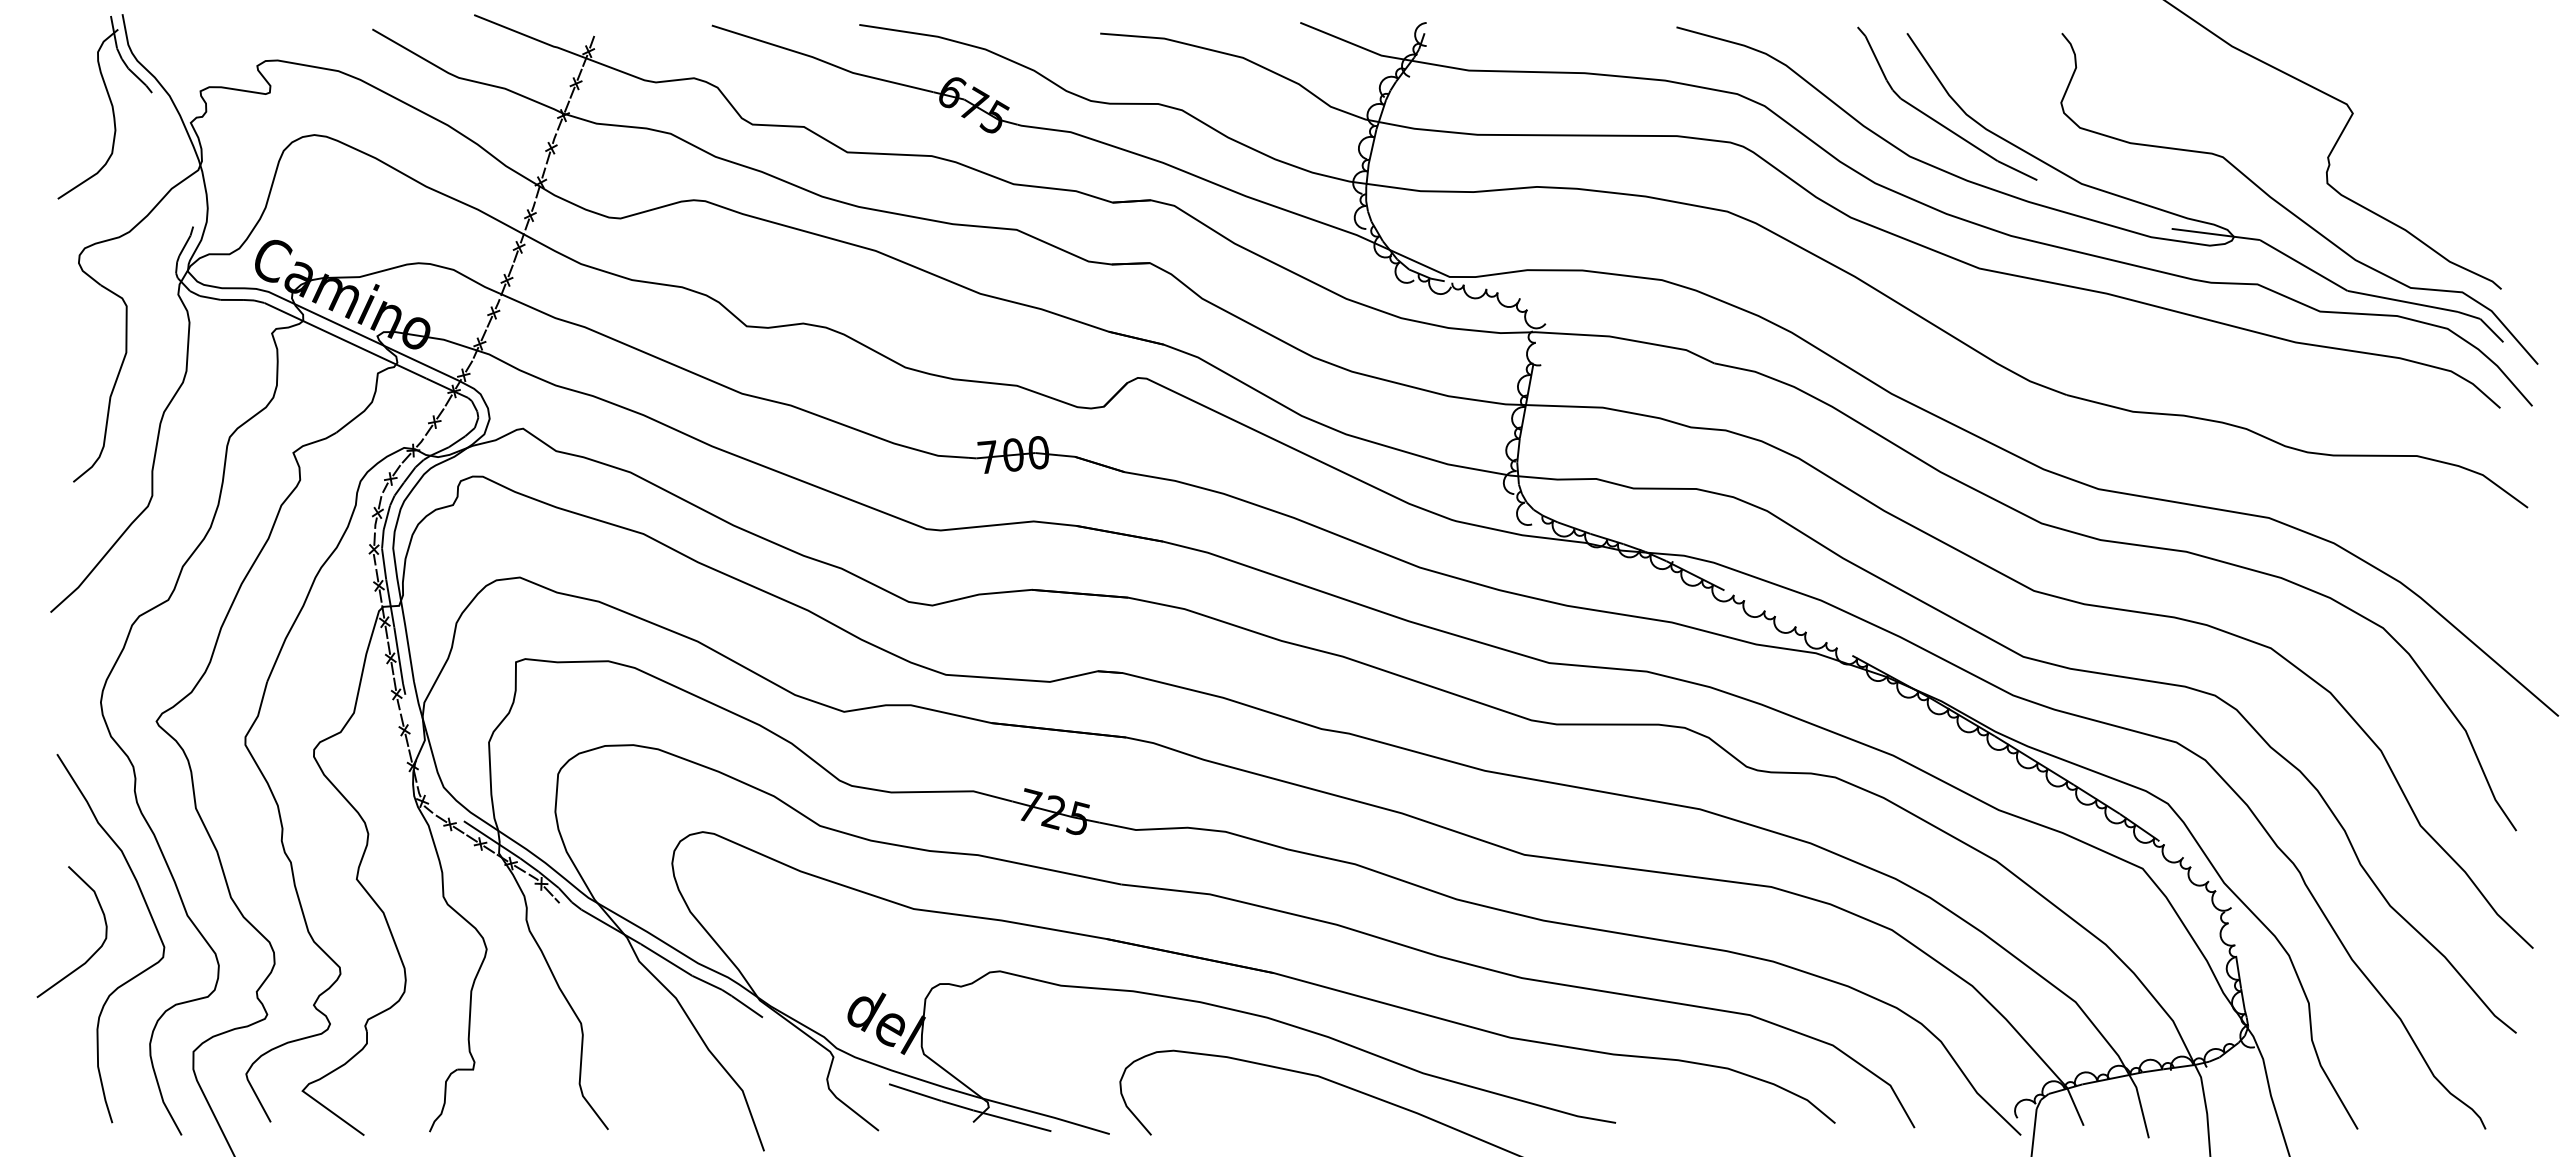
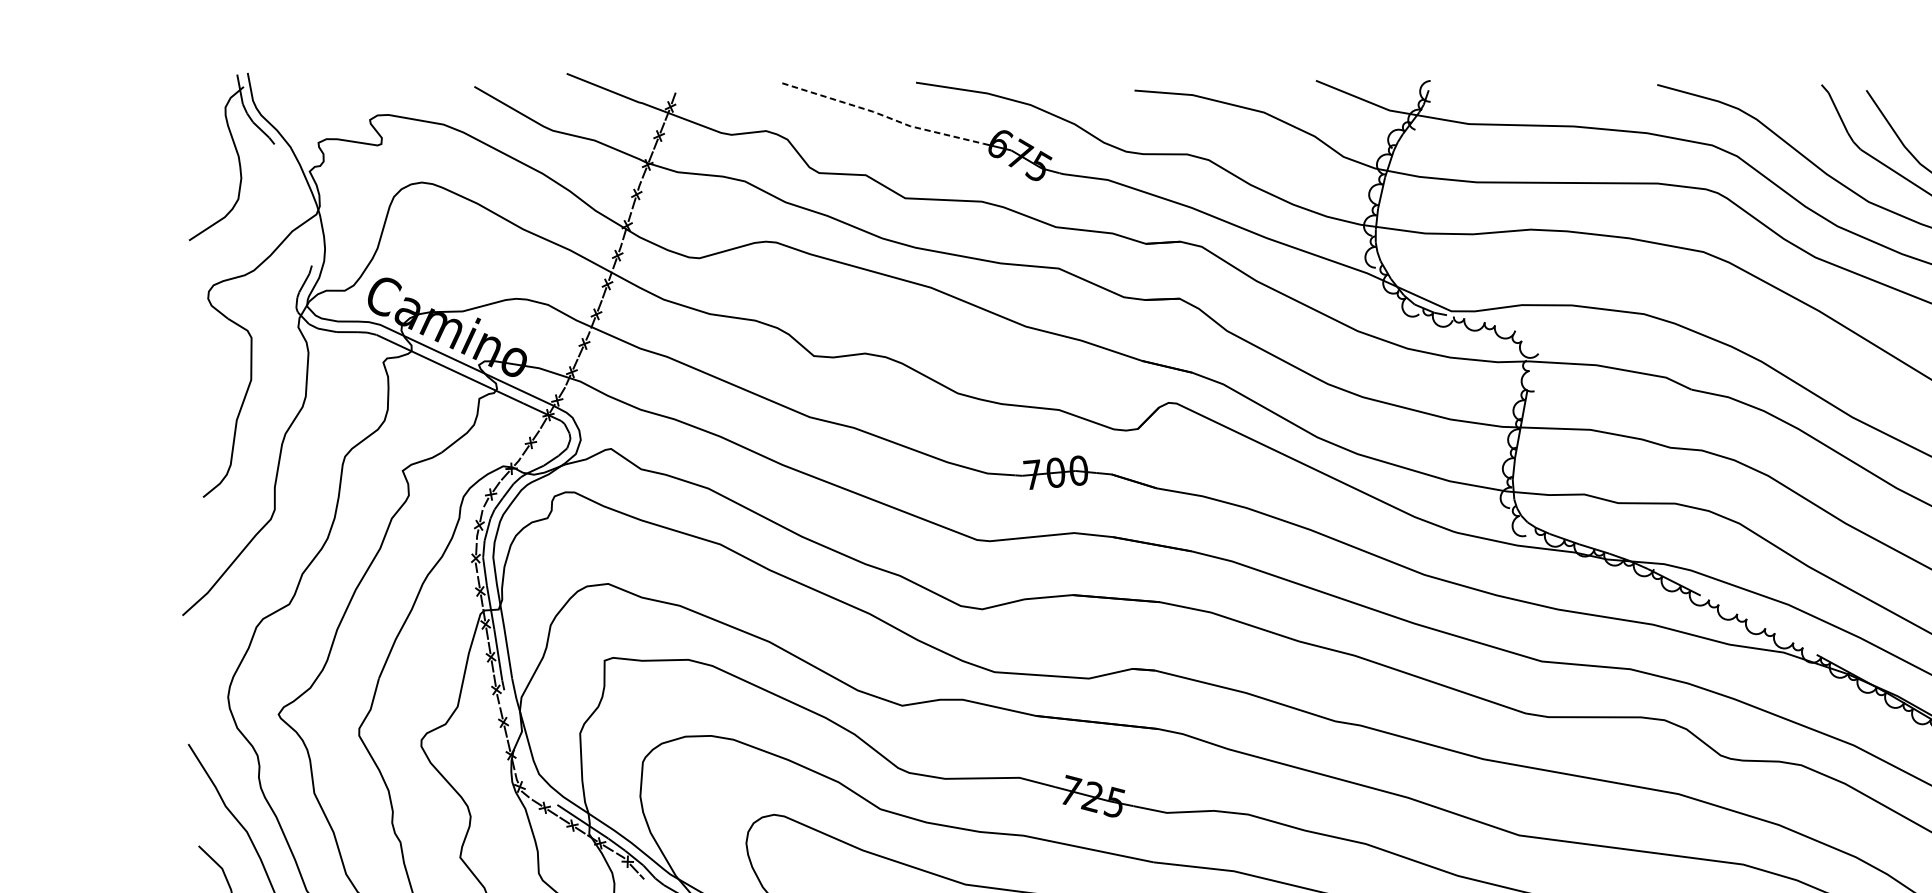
line: (822, 61) -> (882, 115), solid -> dashed

